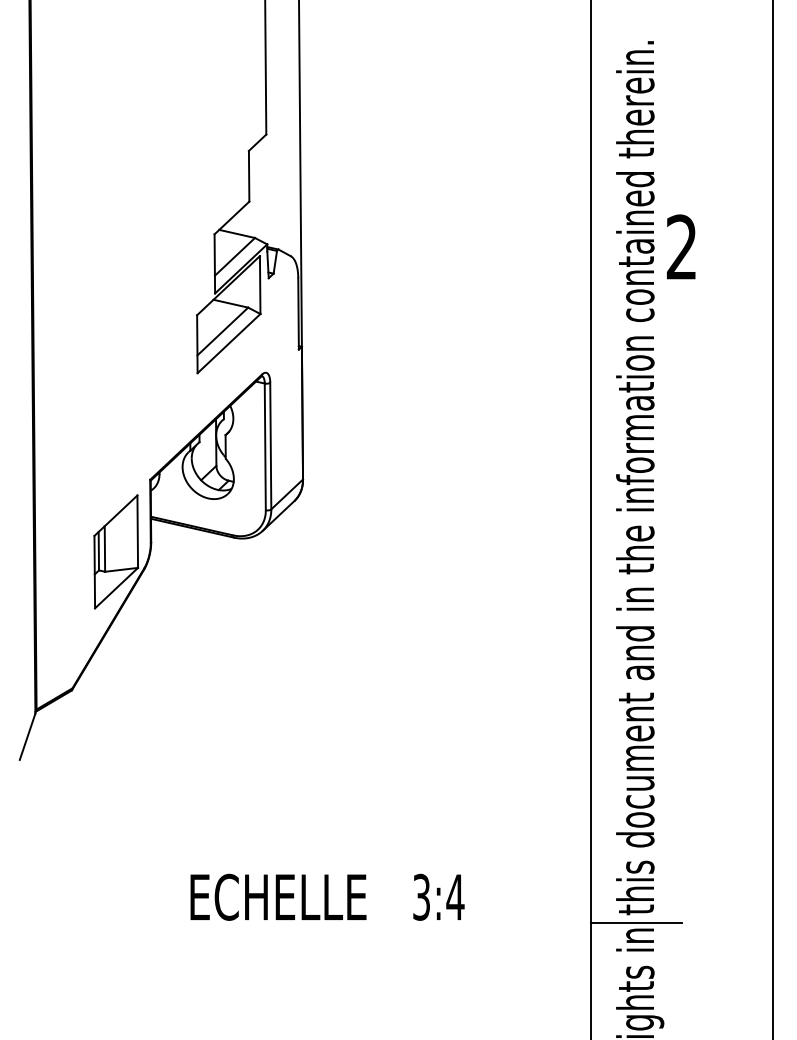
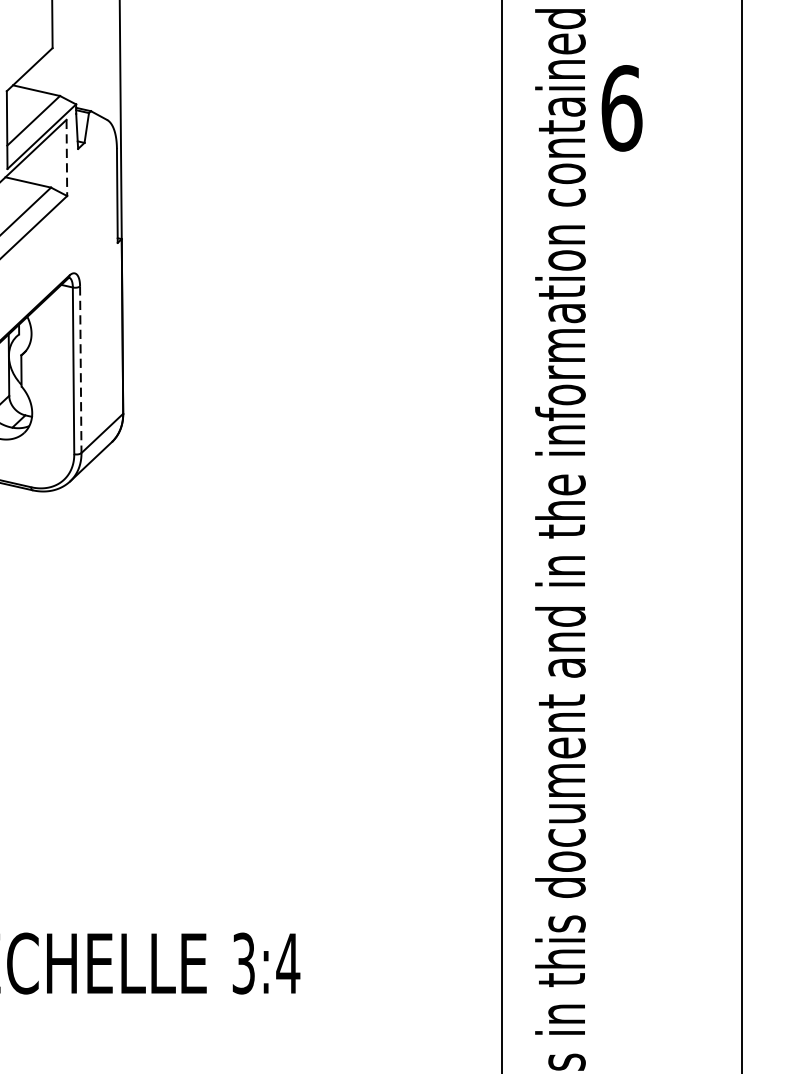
text: (681, 247) -> (621, 108), 2 -> 6
line: (260, 285) -> (67, 158), solid -> dashed
line: (270, 446) -> (80, 370), solid -> dashed
text: (438, 896) -> (265, 962), moved
line: (636, 922) -> (562, 996), removed

